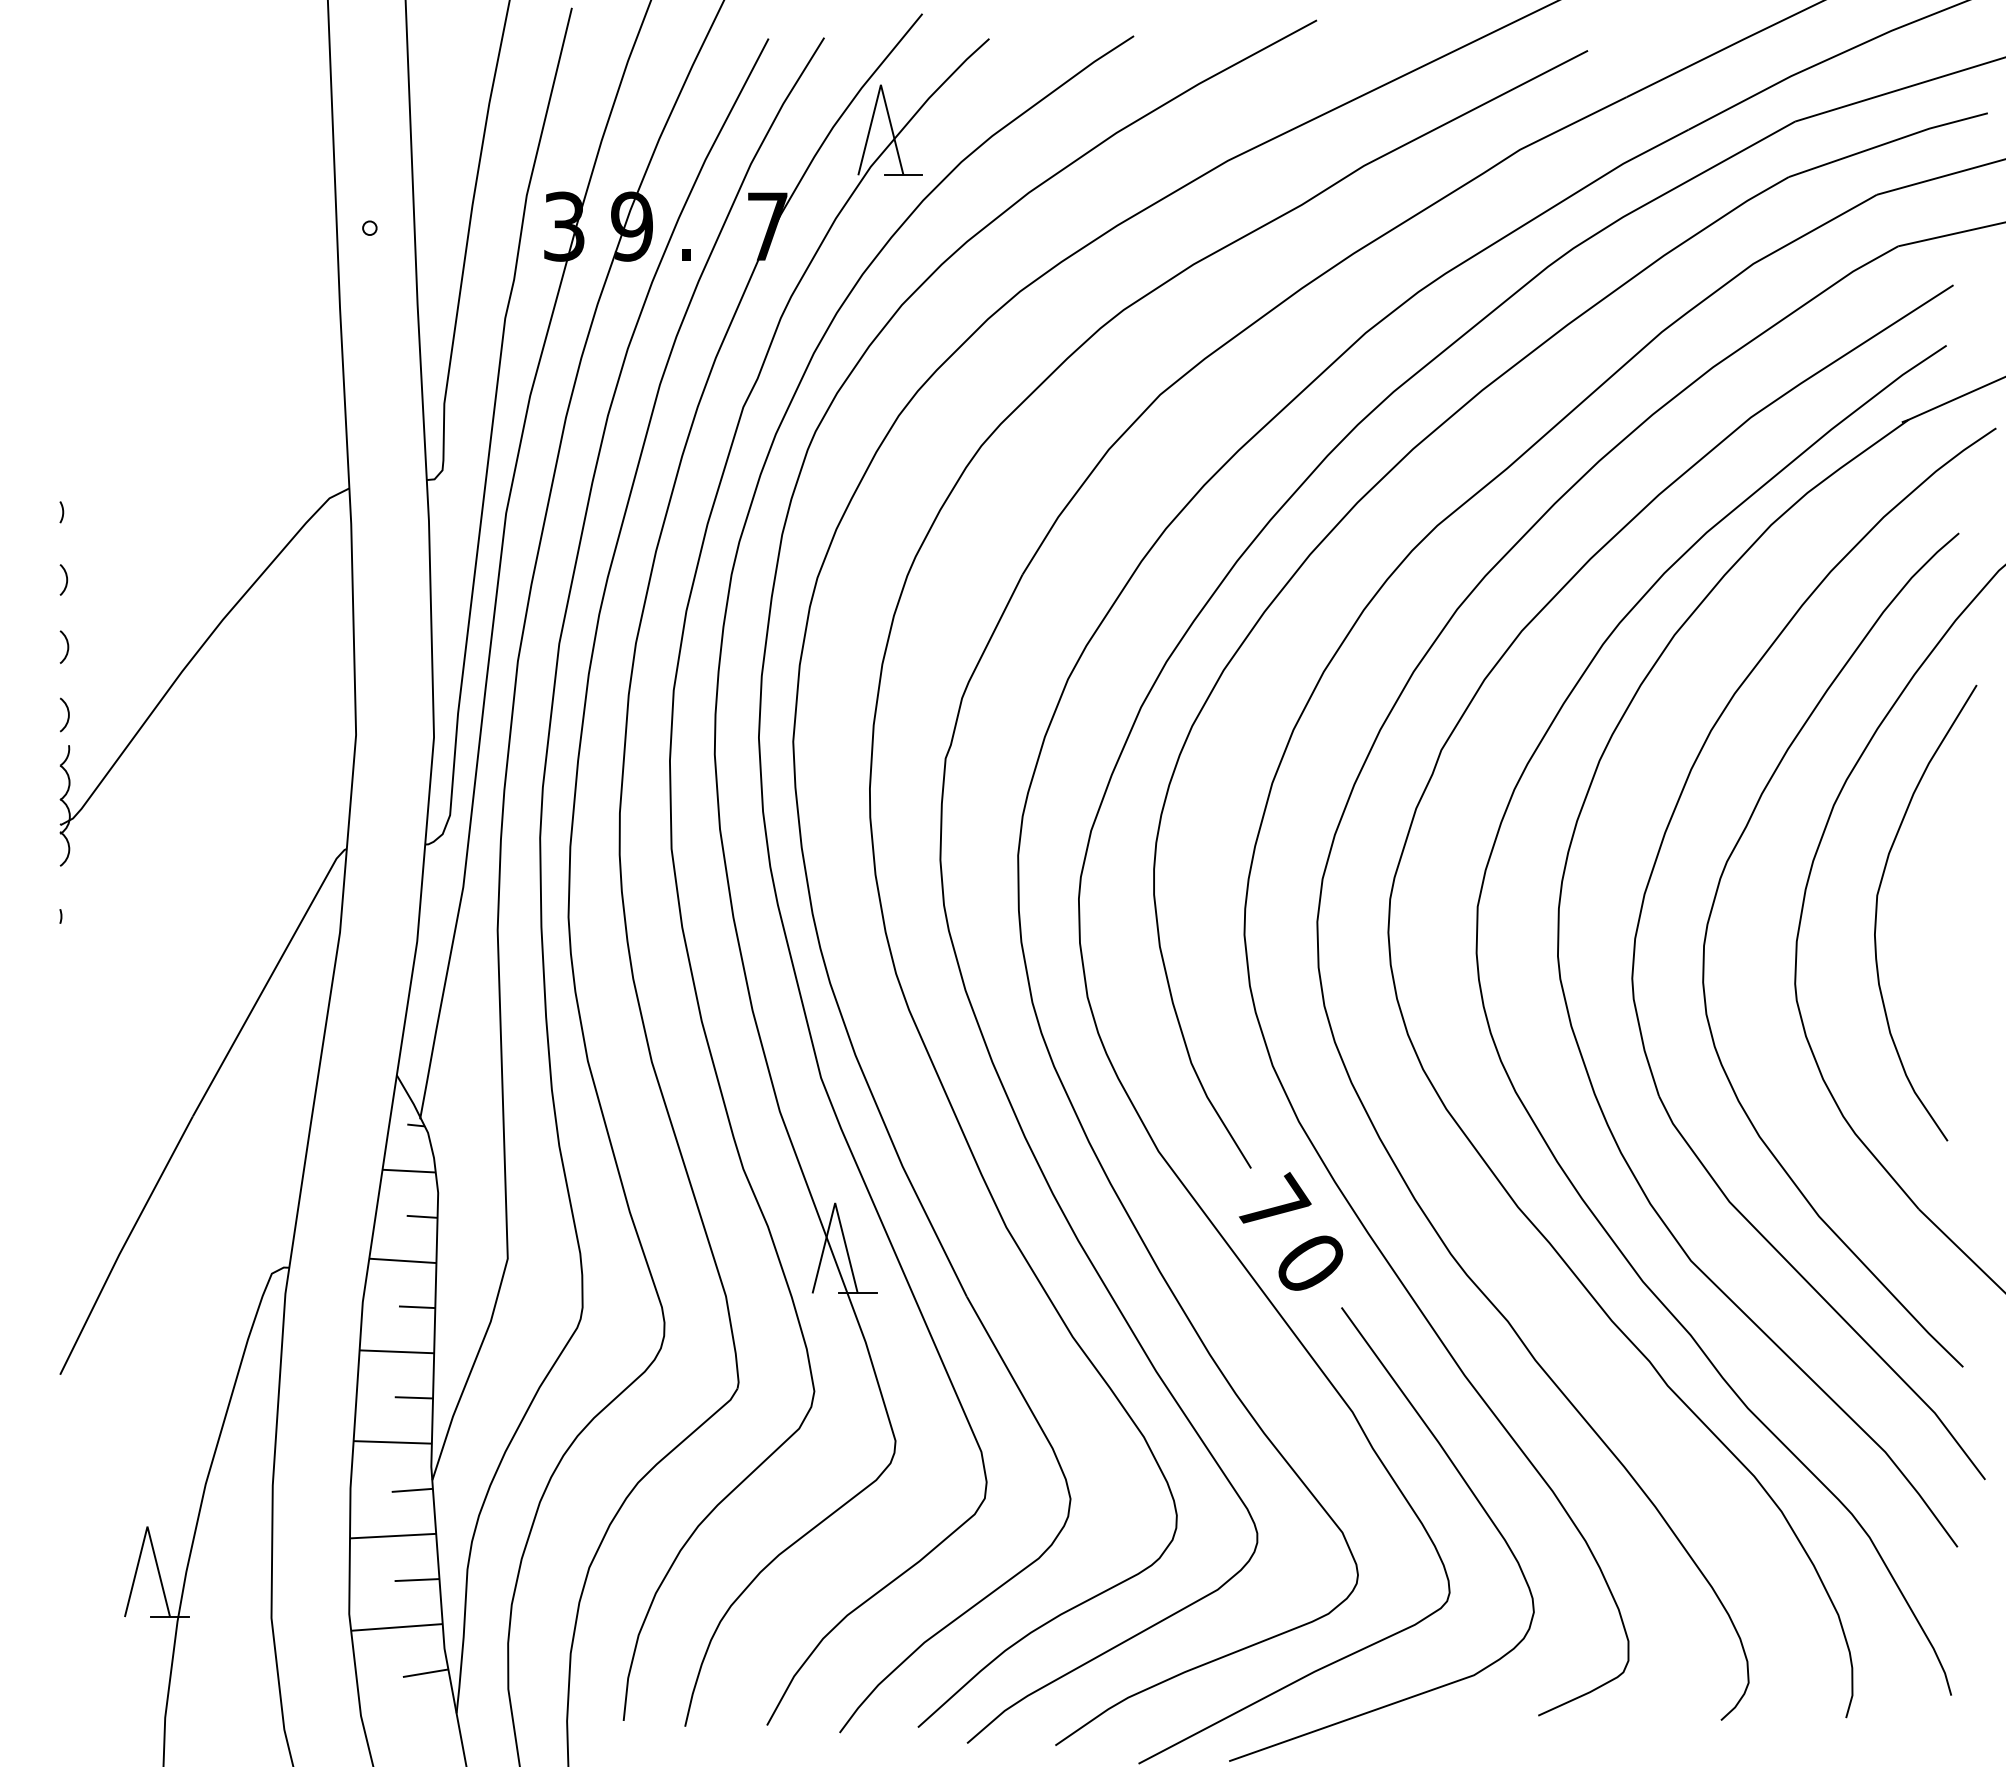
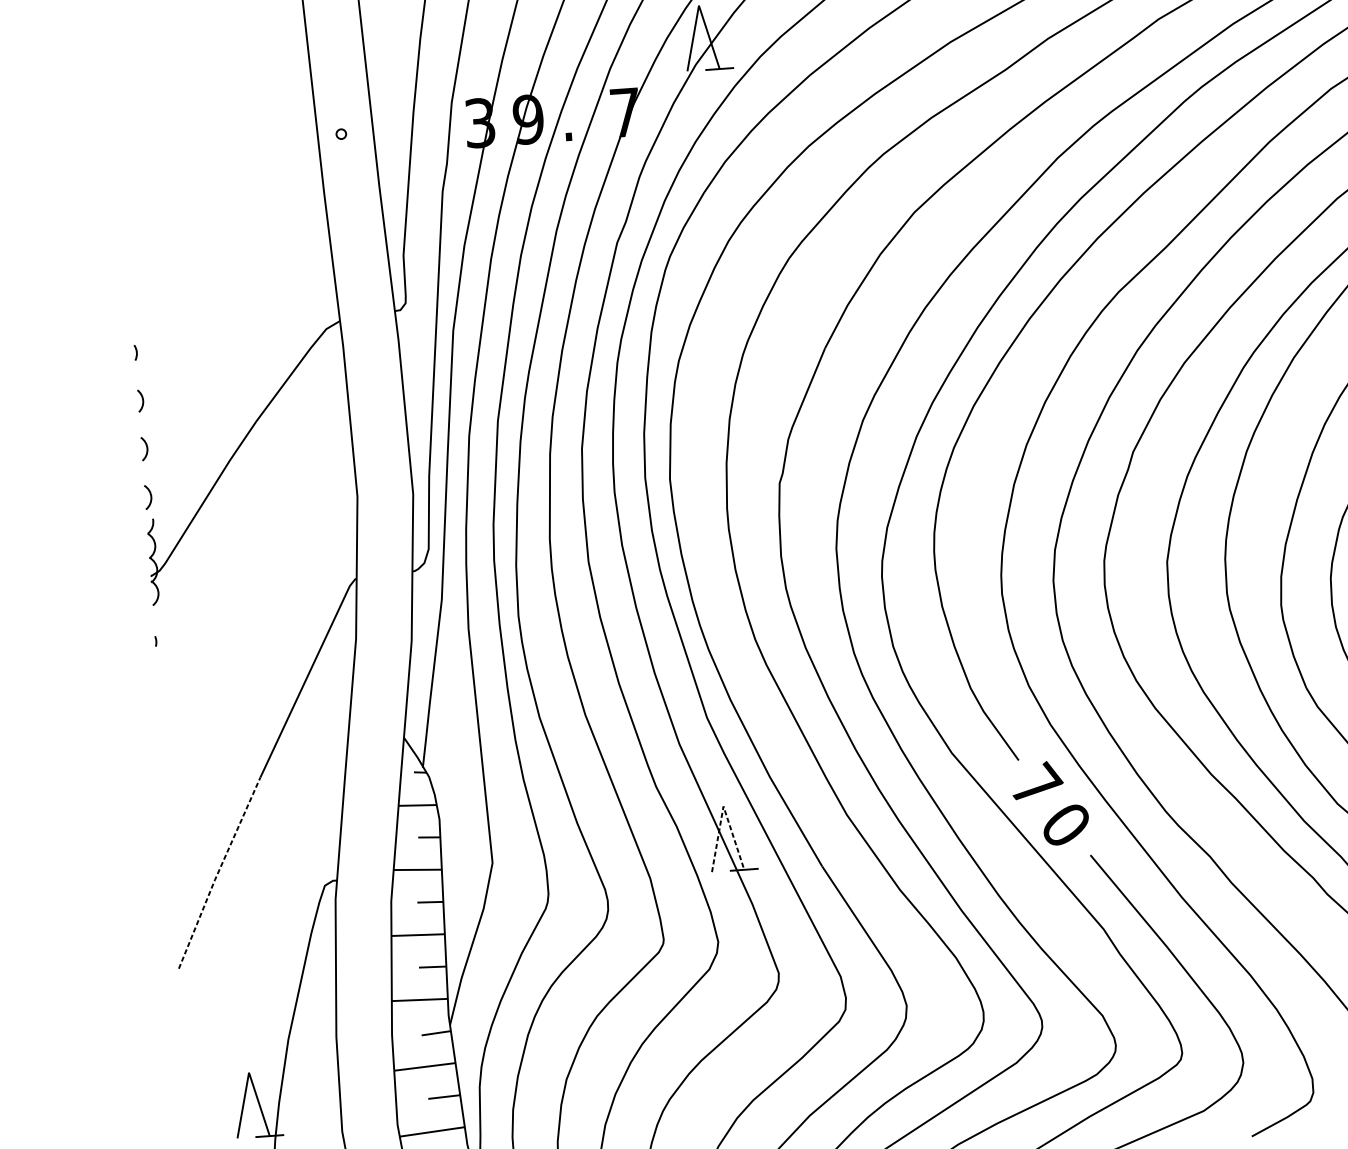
line: (835, 1203) -> (723, 806), solid -> dashed
line: (124, 1245) -> (218, 873), solid -> dashed

